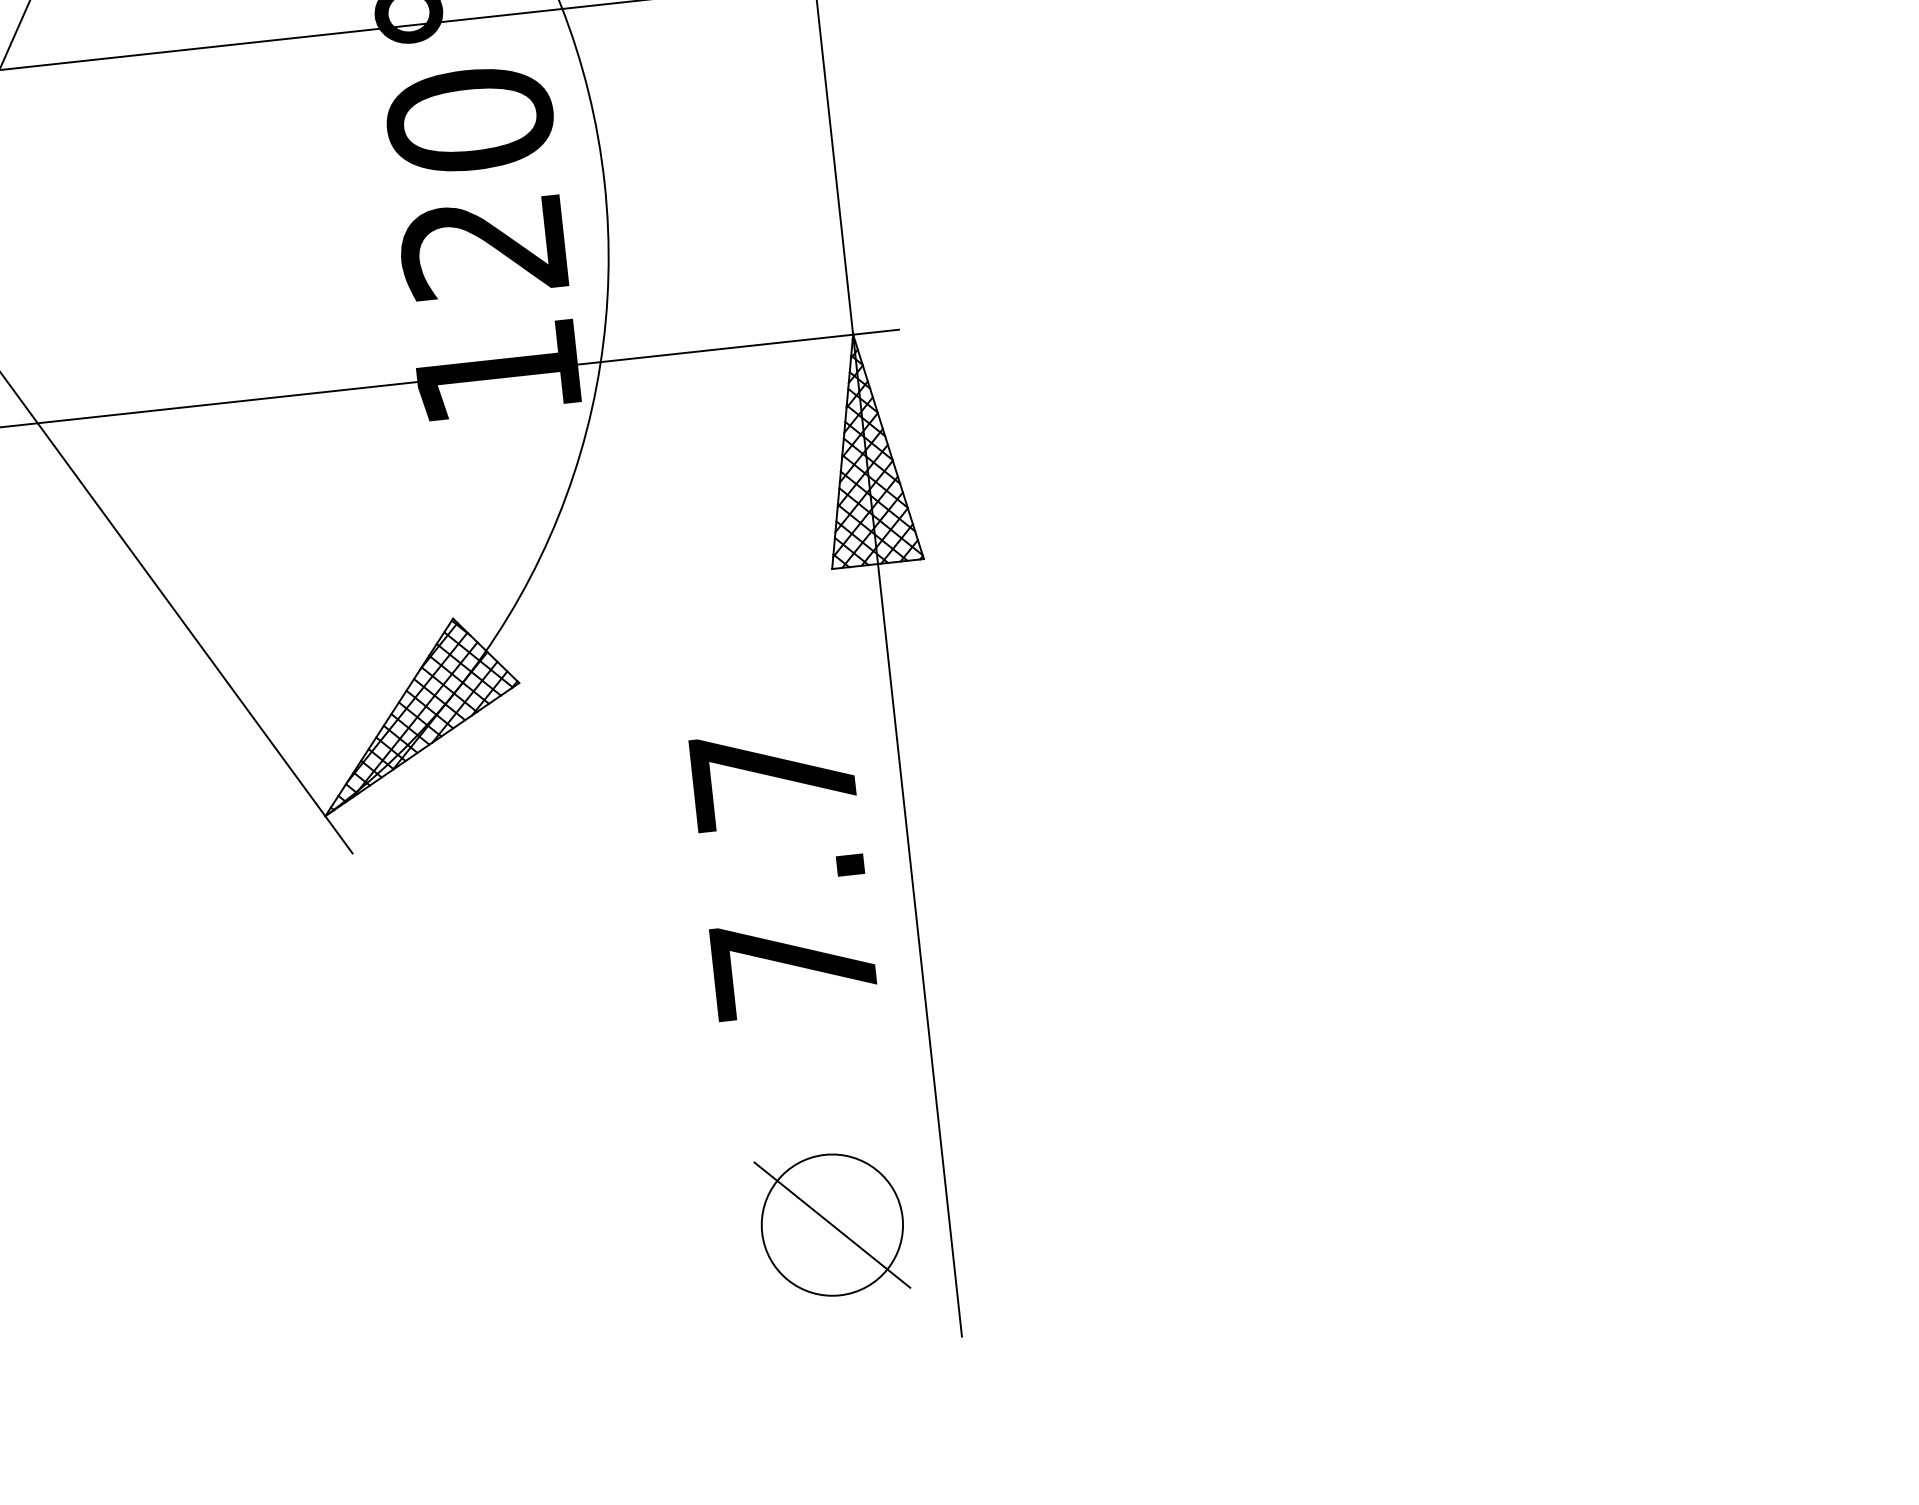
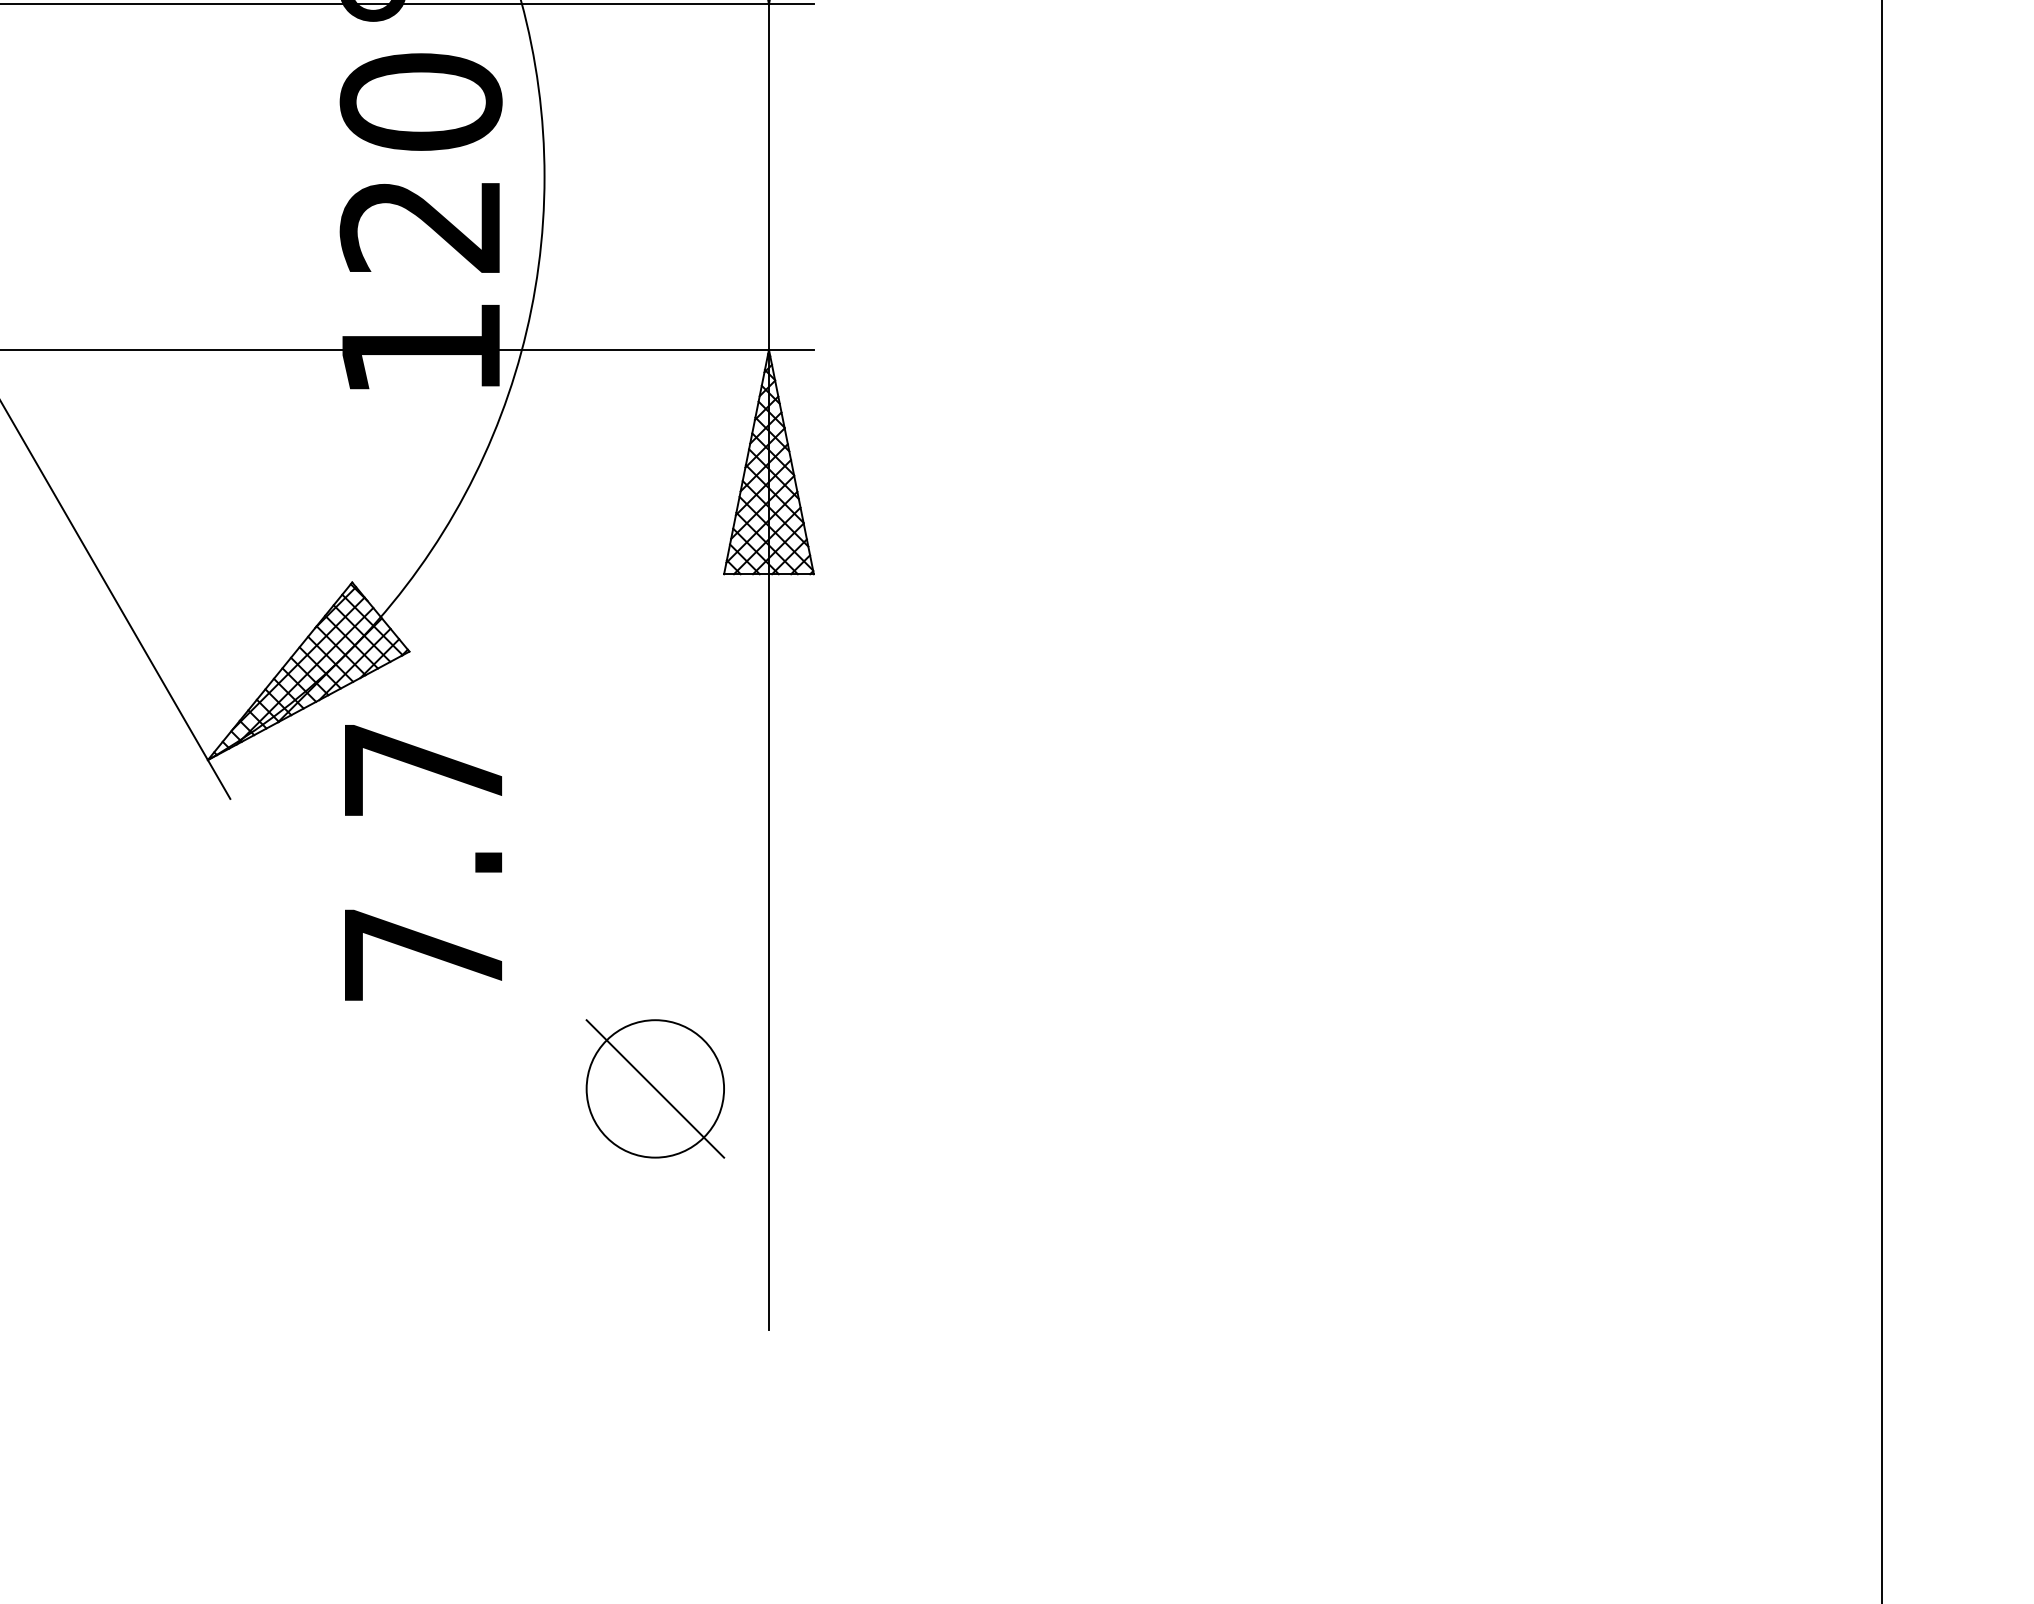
text: (783, 872) -> (423, 862), moved
part: (832, 1224) -> (655, 1088), moved

